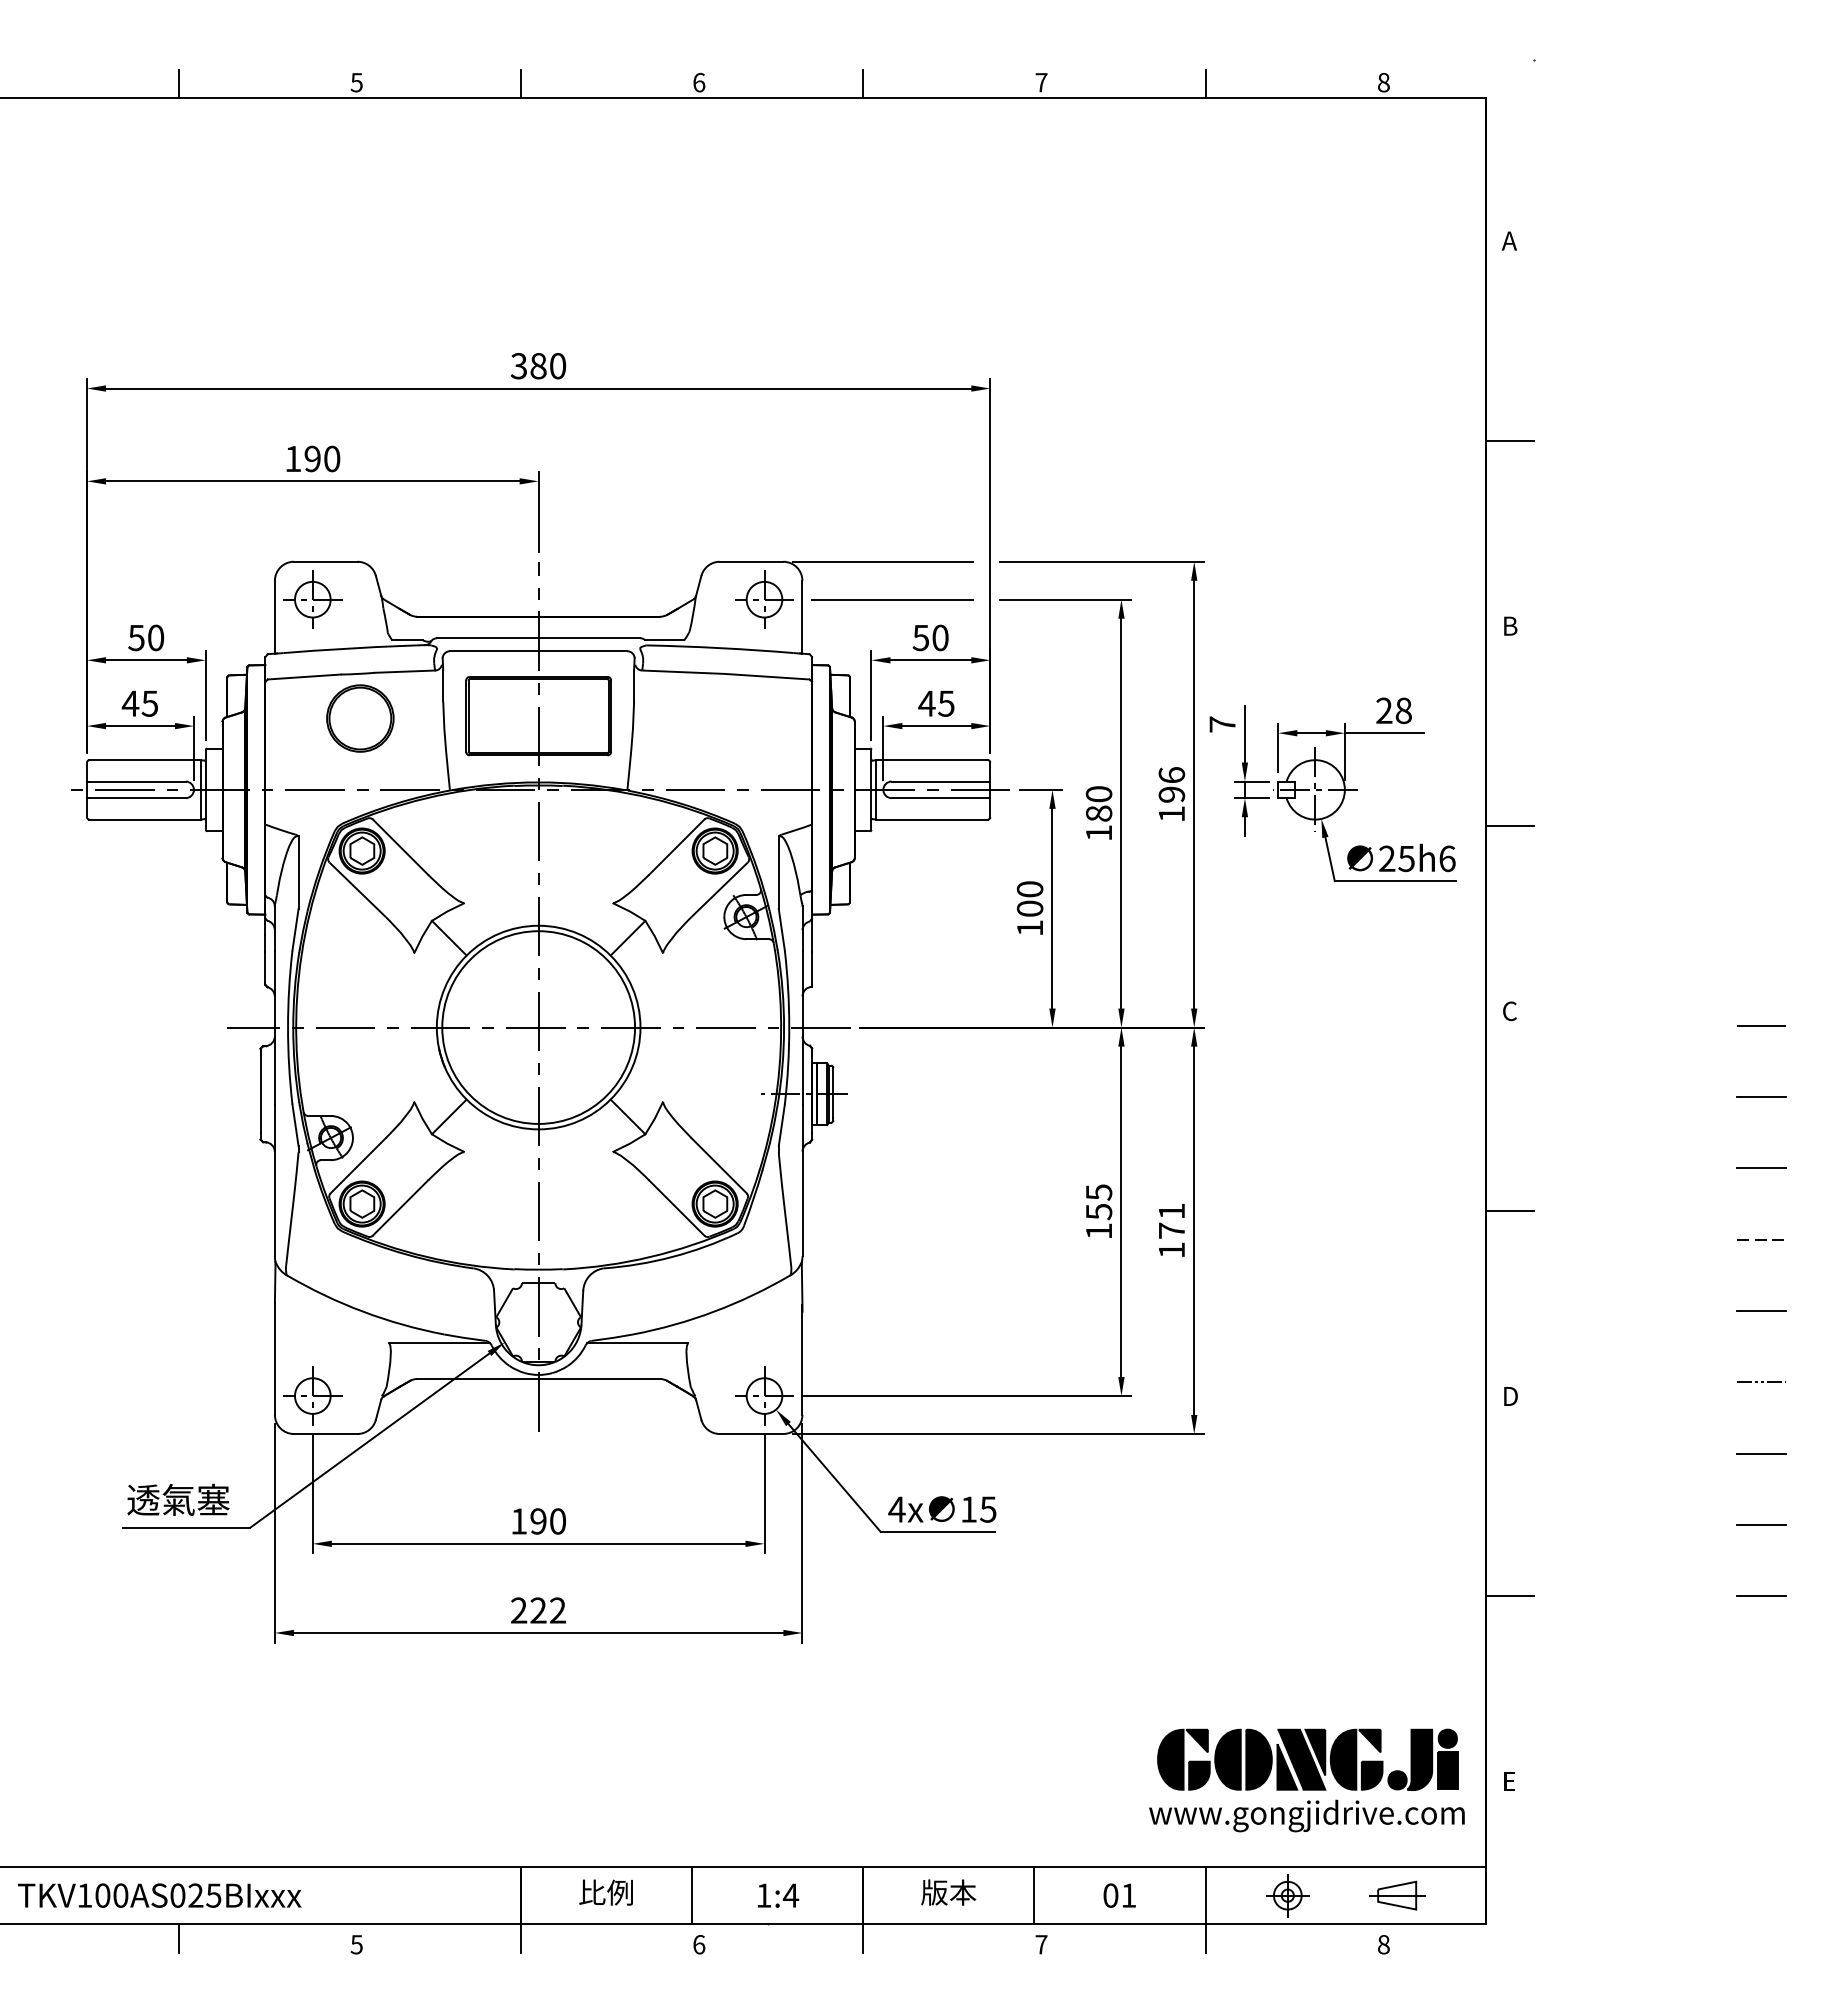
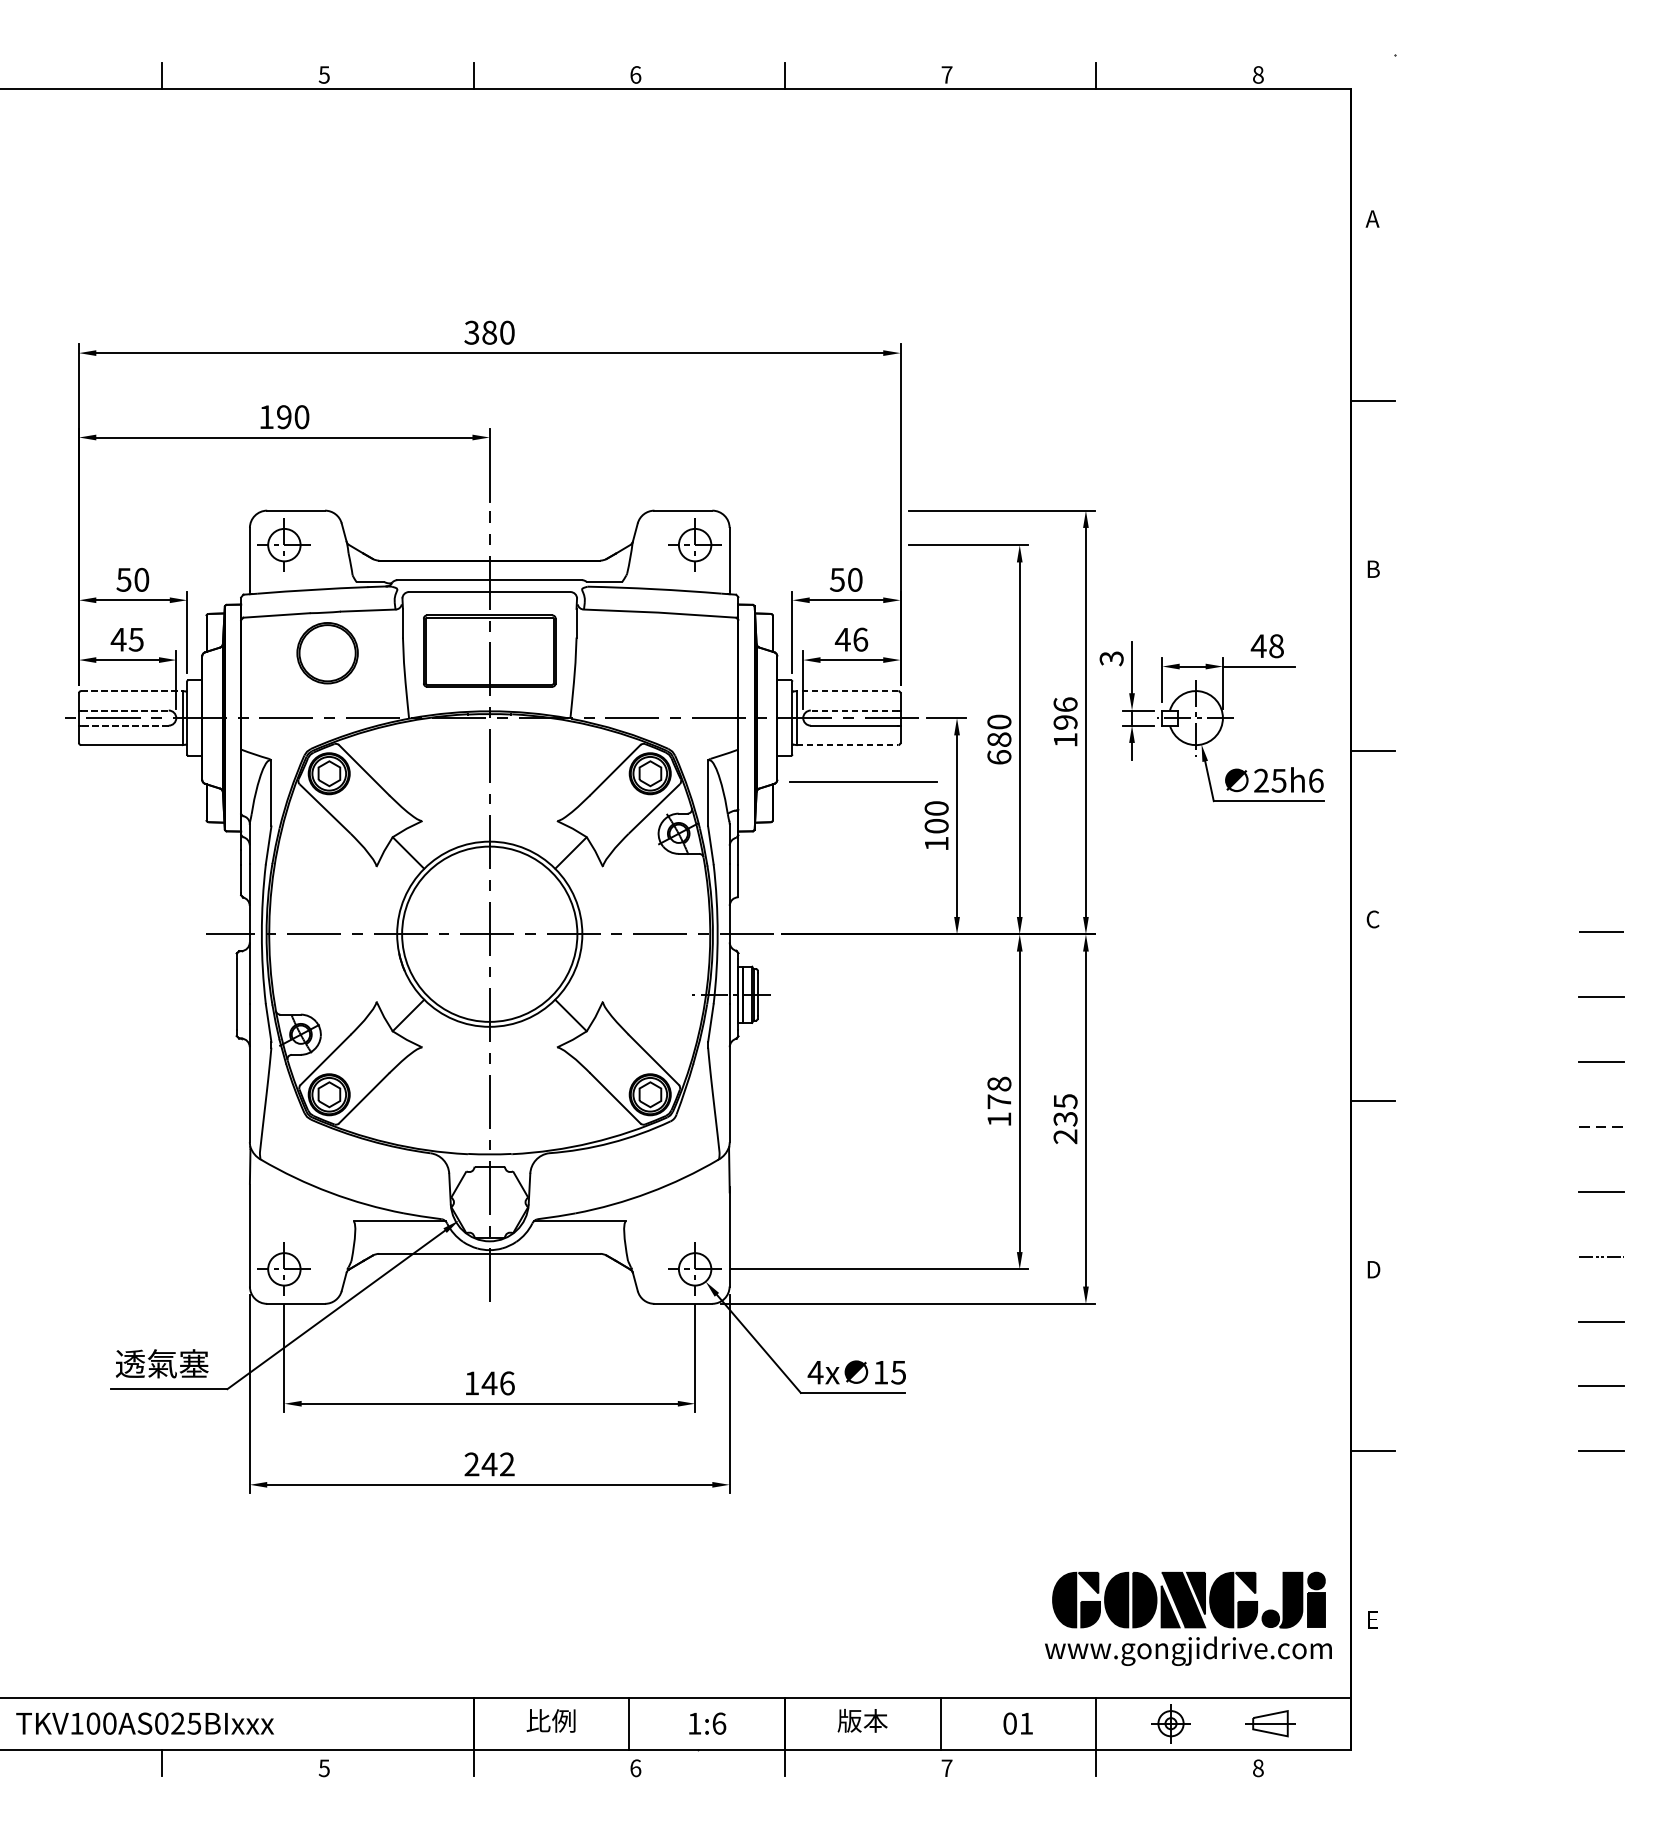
line: (883, 561) -> (803, 510), removed
line: (892, 599) -> (863, 782), moved
text: (946, 703) -> (860, 639), 45 -> 46
text: (1384, 710) -> (1258, 645), 28 -> 48
text: (1222, 724) -> (1111, 658), 7 -> 3
line: (145, 760) -> (132, 691), solid -> dashed
line: (932, 760) -> (847, 691), solid -> dashed
line: (138, 781) -> (125, 710), solid -> dashed
line: (939, 781) -> (854, 710), solid -> dashed
line: (137, 798) -> (124, 725), solid -> dashed
line: (932, 819) -> (847, 745), solid -> dashed
text: (1098, 832) -> (998, 756), 180 -> 680
text: (1099, 1202) -> (999, 1093), 155 -> 178
text: (1171, 1230) -> (1065, 1118), 171 -> 235
text: (547, 1521) -> (497, 1383), 190 -> 146
text: (538, 1610) -> (489, 1464), 222 -> 242
text: (790, 1895) -> (718, 1723), 1:4 -> 1:6

